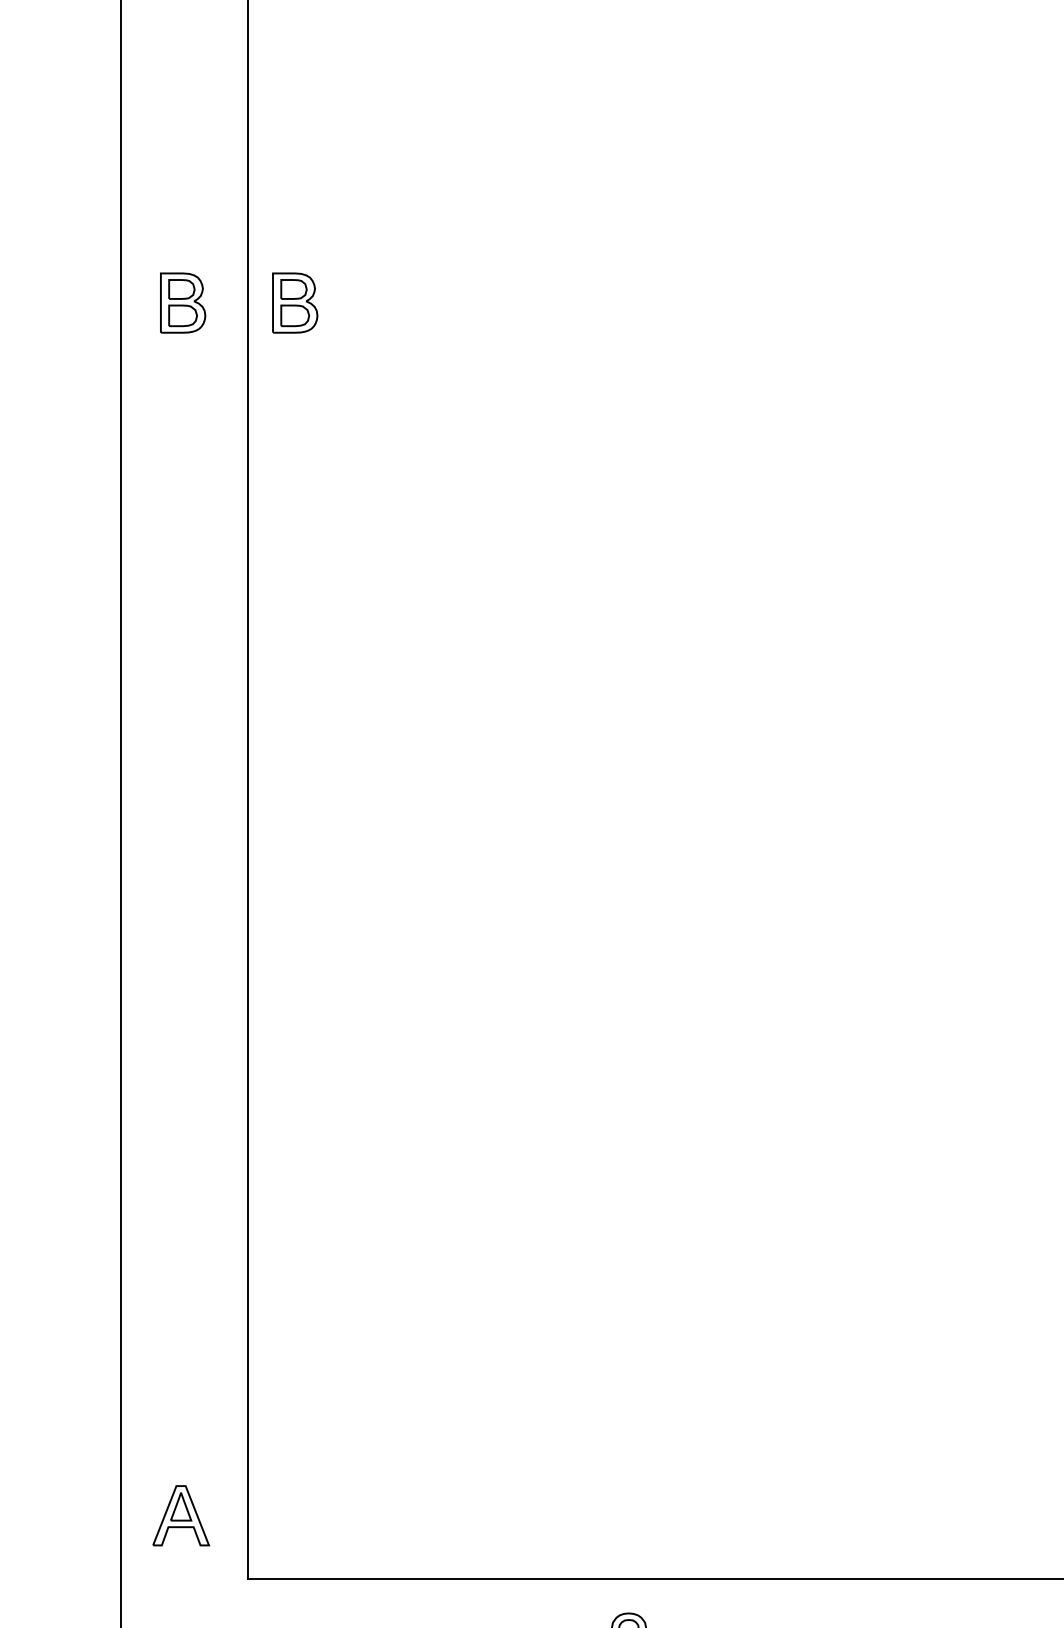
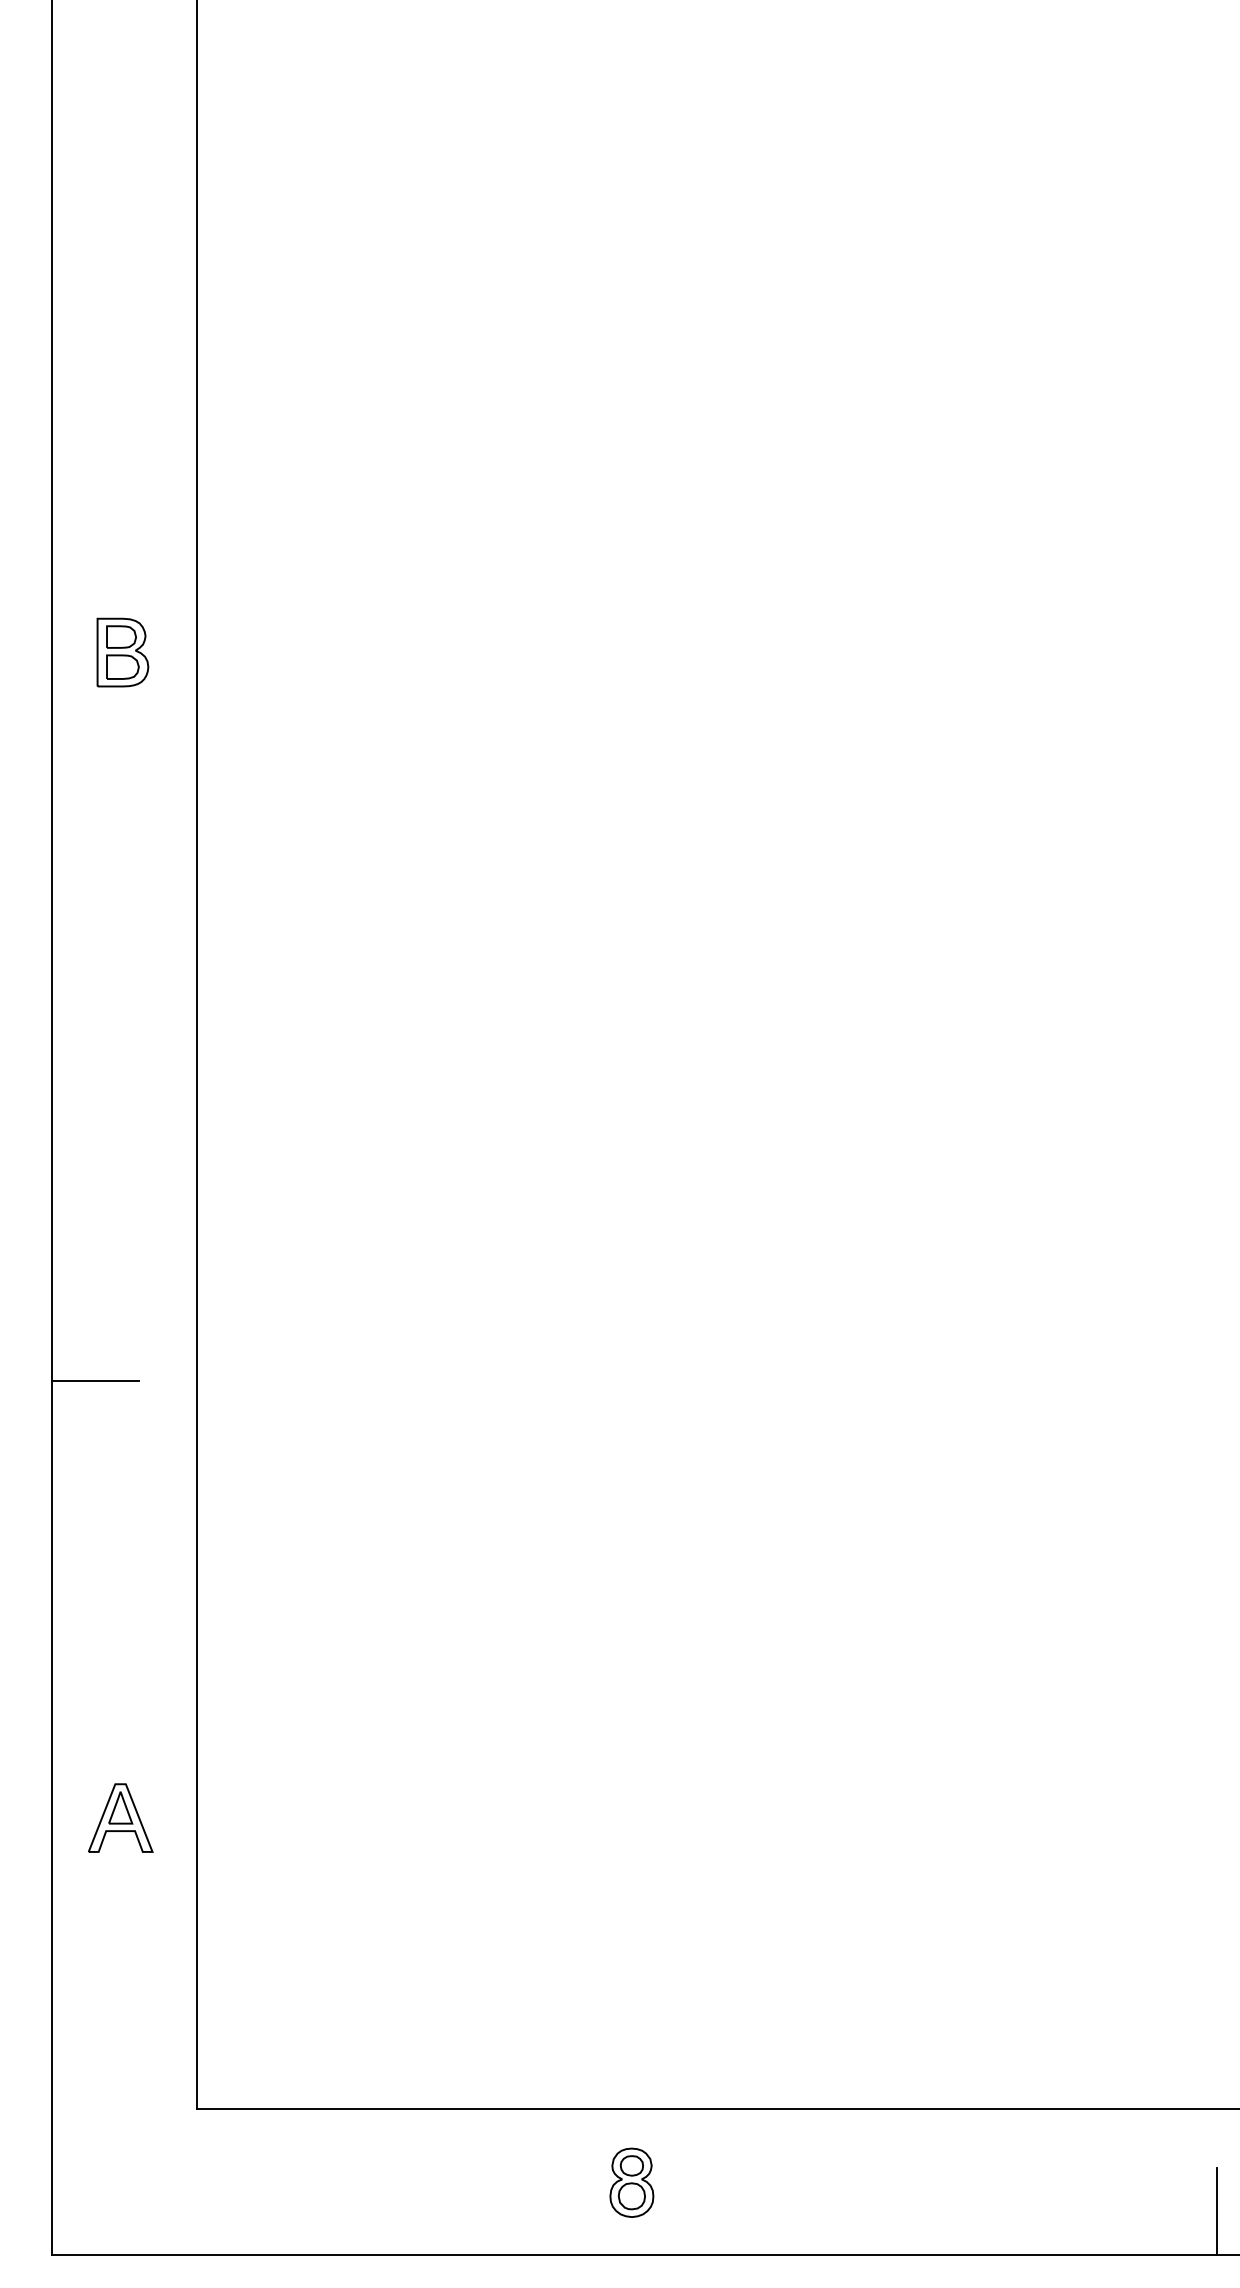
part: (294, 302) -> (250, 652), removed
line: (158, 941) -> (94, 1381), added
part: (180, 1515) -> (120, 1817), moved

